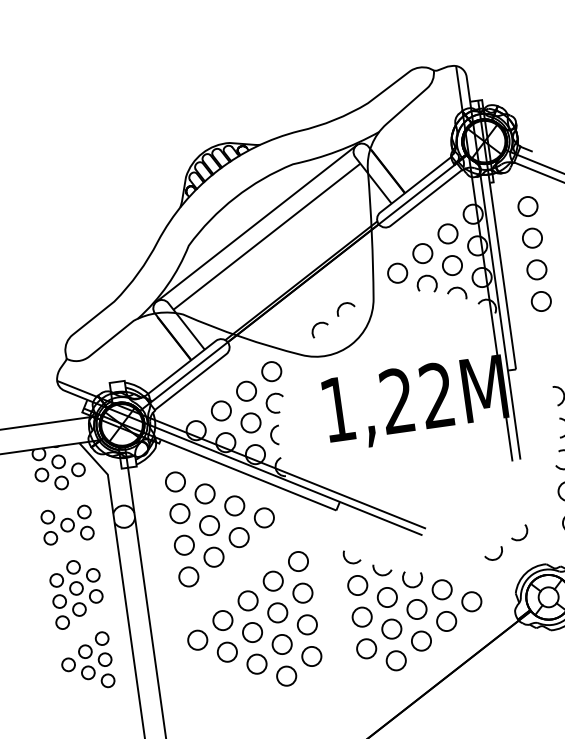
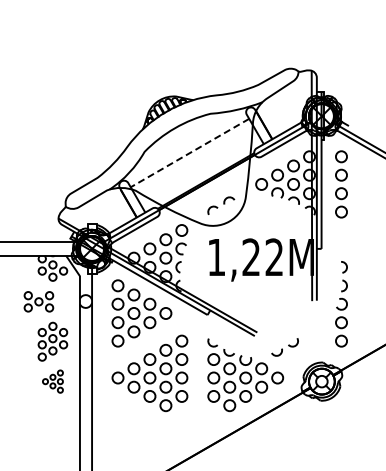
line: (255, 223) -> (184, 144), removed
line: (266, 237) -> (189, 153), solid -> dashed
part: (66, 524) -> (38, 301), moved
part: (505, 543) -> (284, 347), moved
part: (86, 662) -> (52, 381), size x0.7

